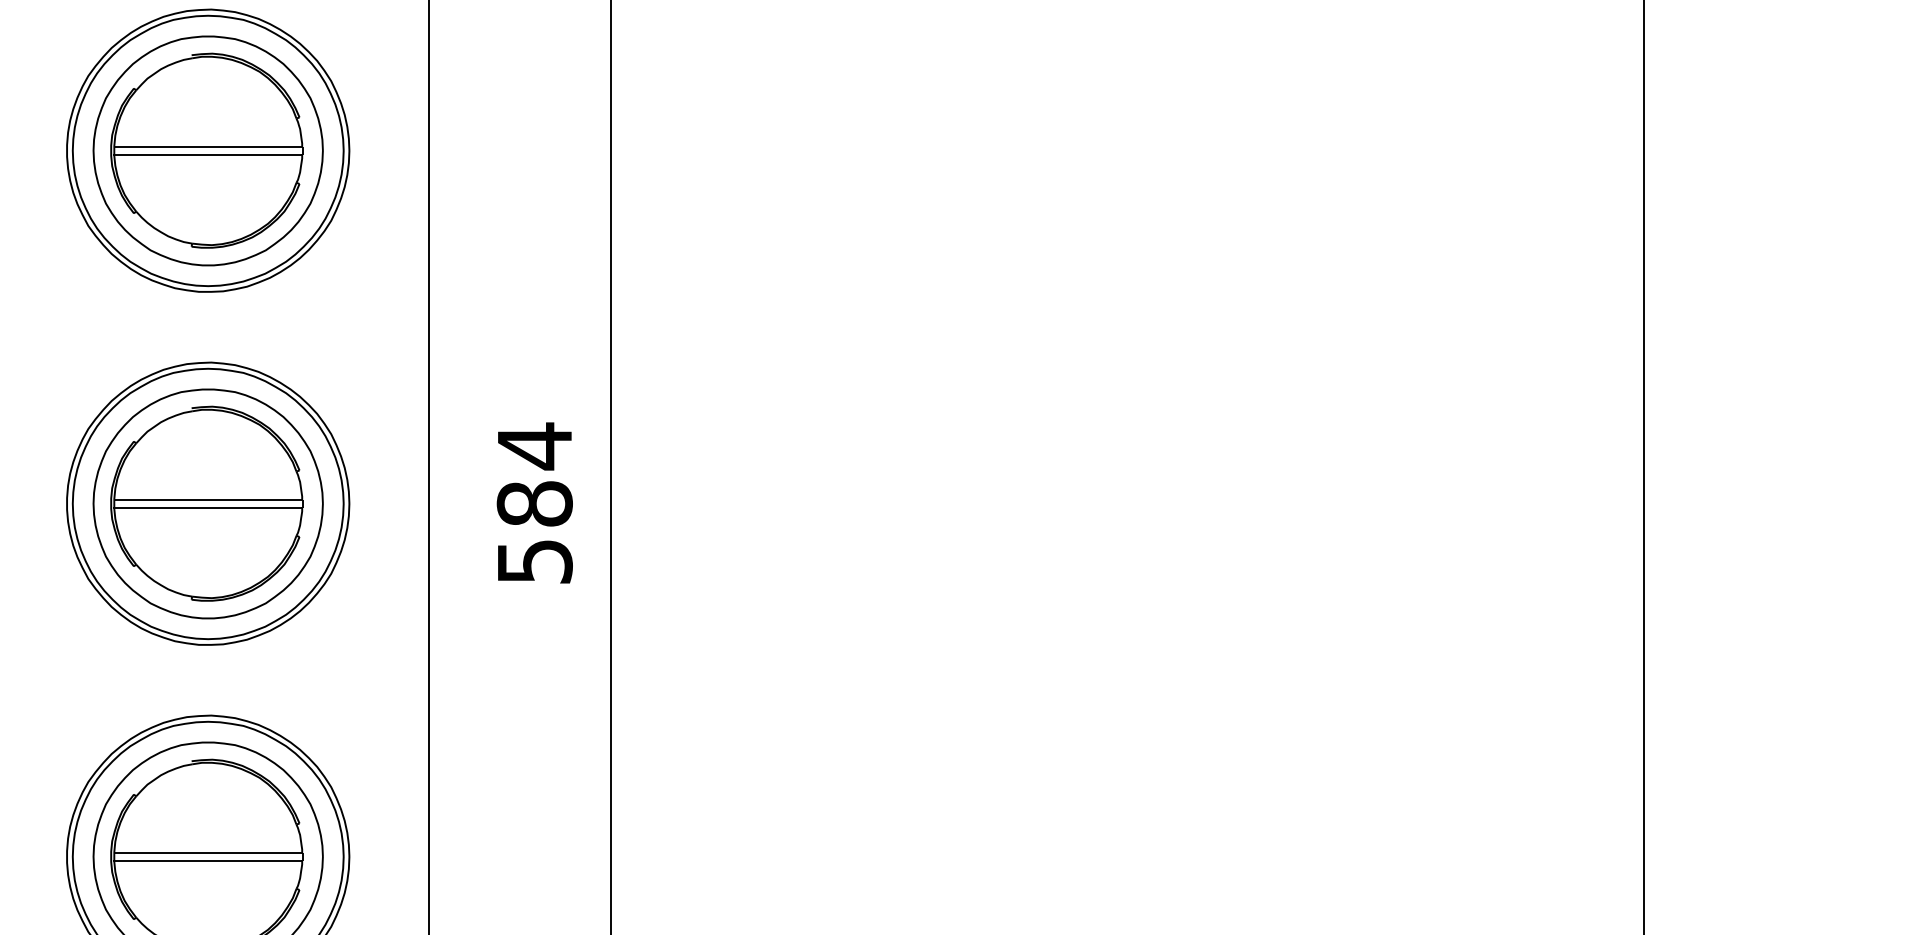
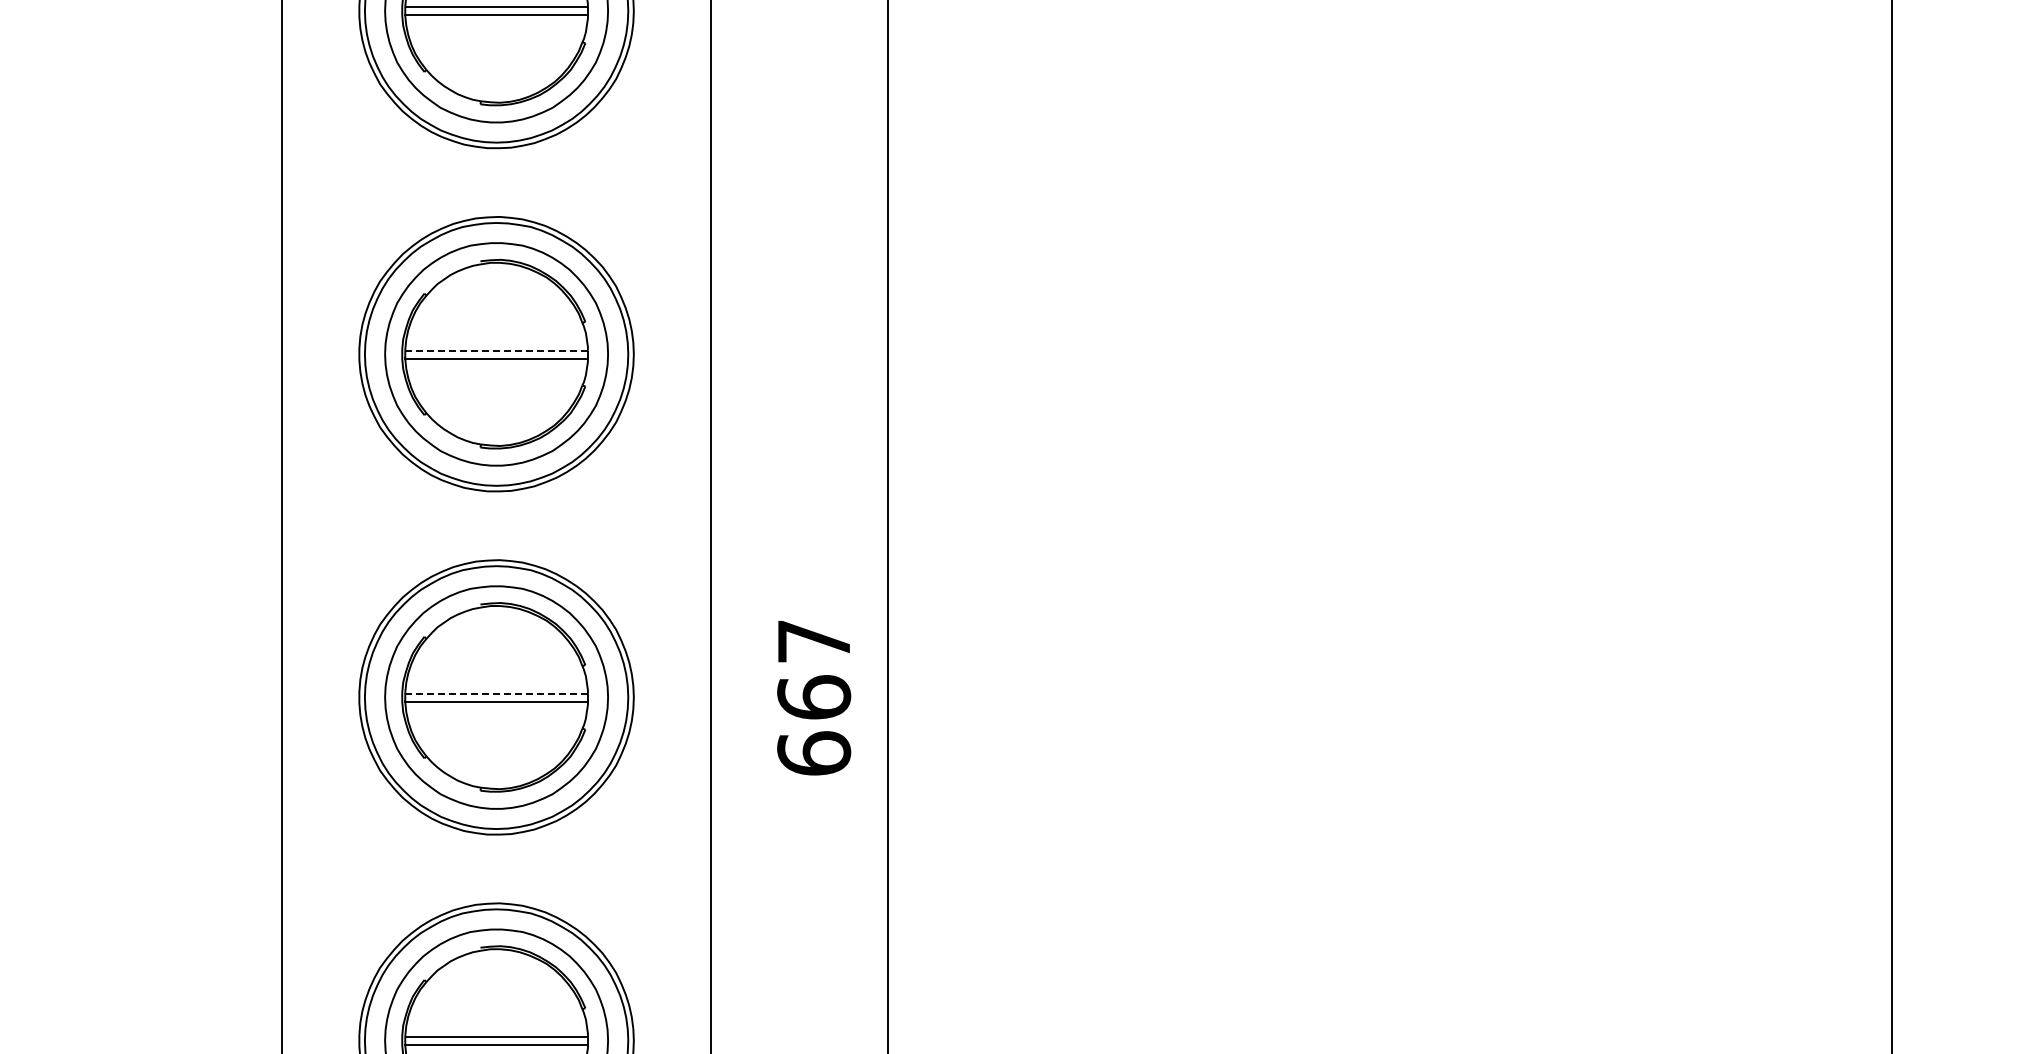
line: (208, 146) -> (496, 350), solid -> dashed
line: (208, 499) -> (496, 693), solid -> dashed
text: (535, 502) -> (814, 696), 584 -> 667

